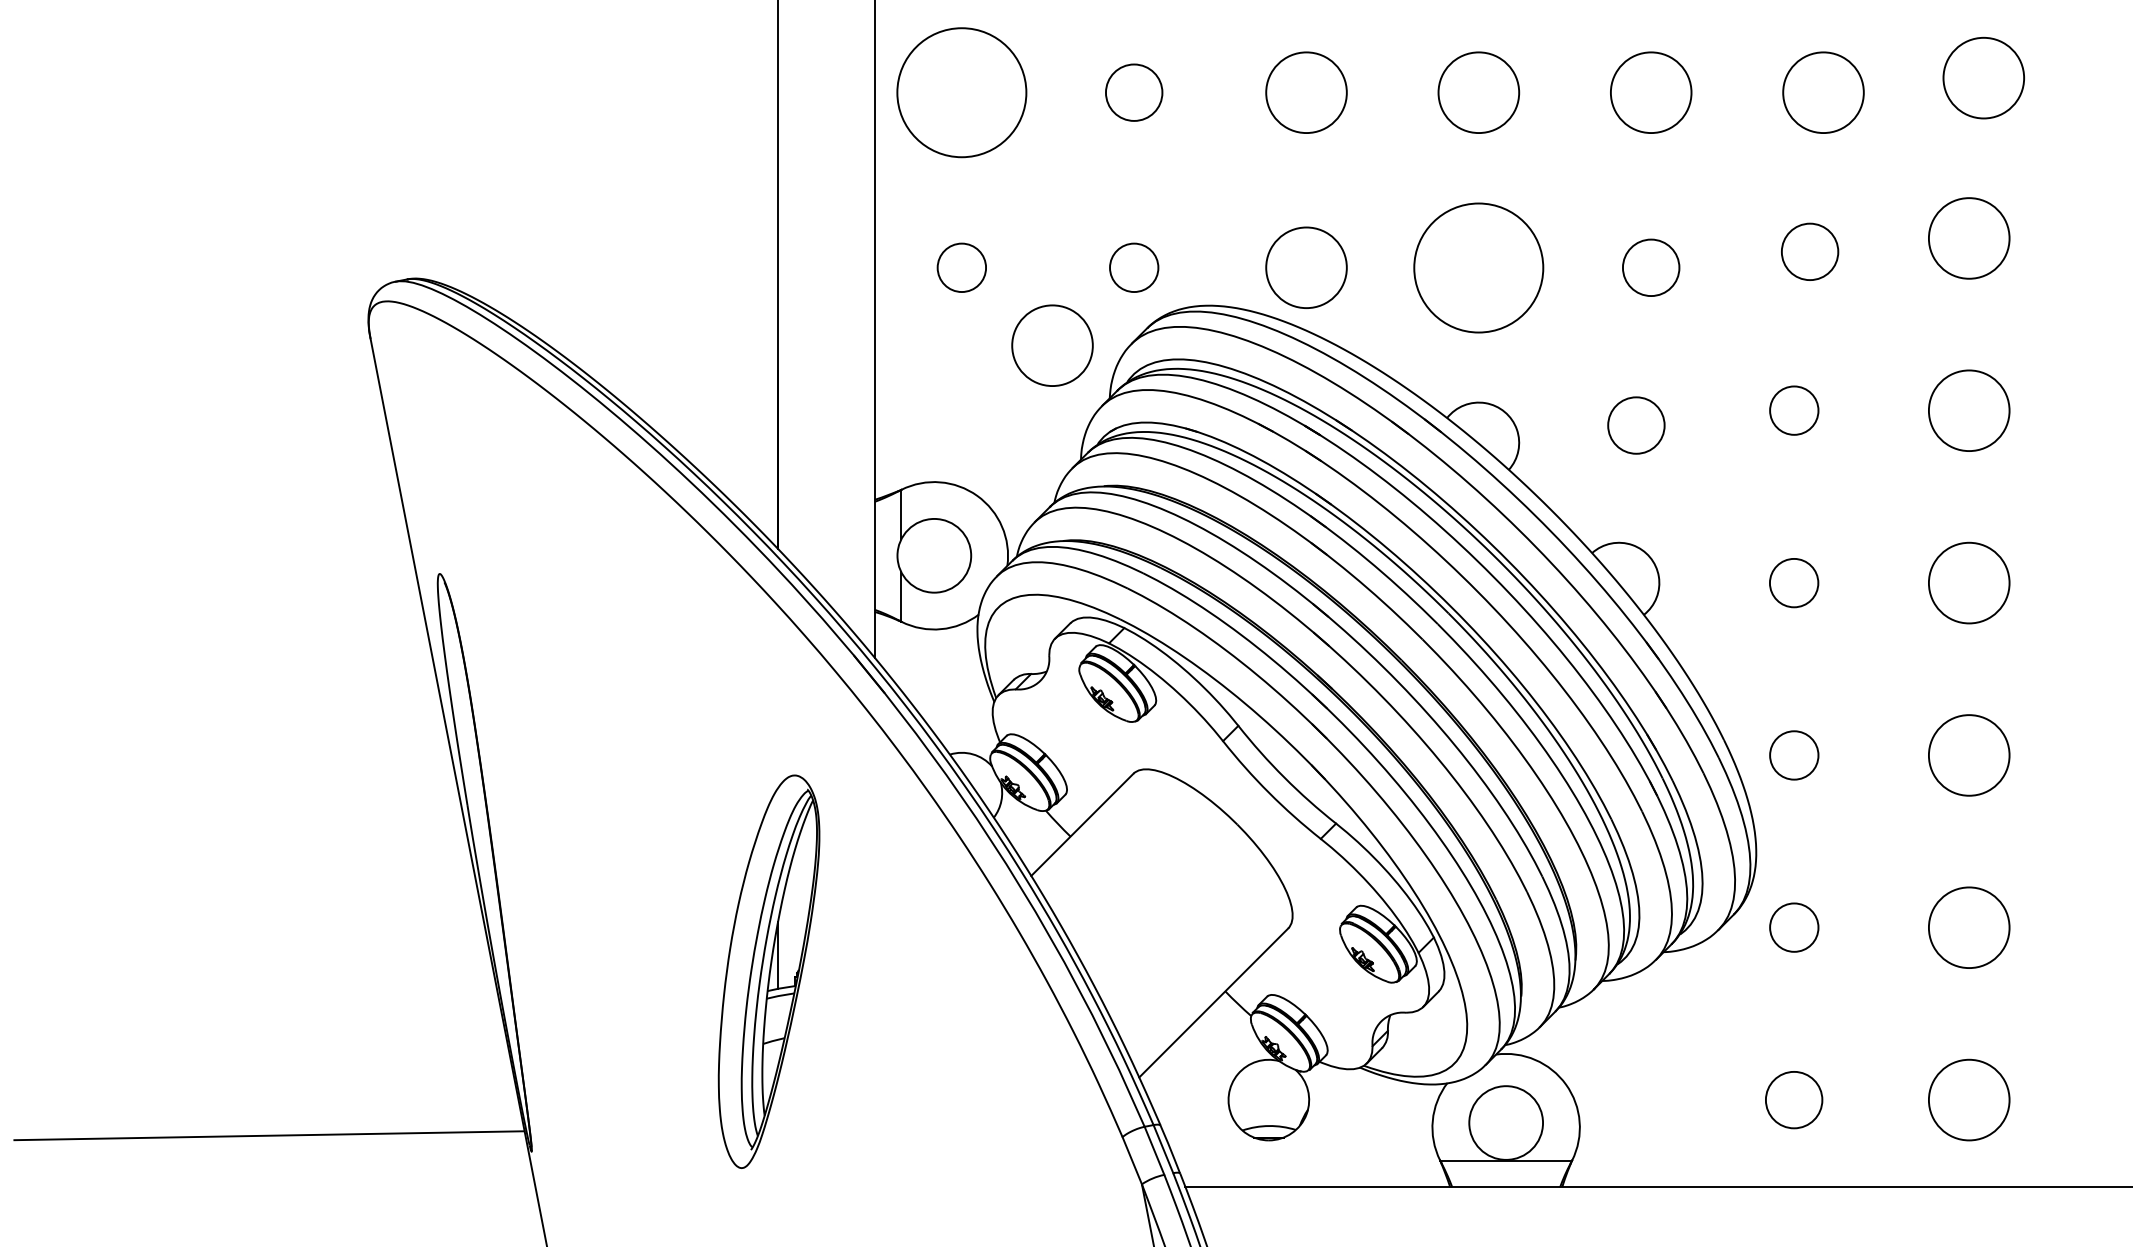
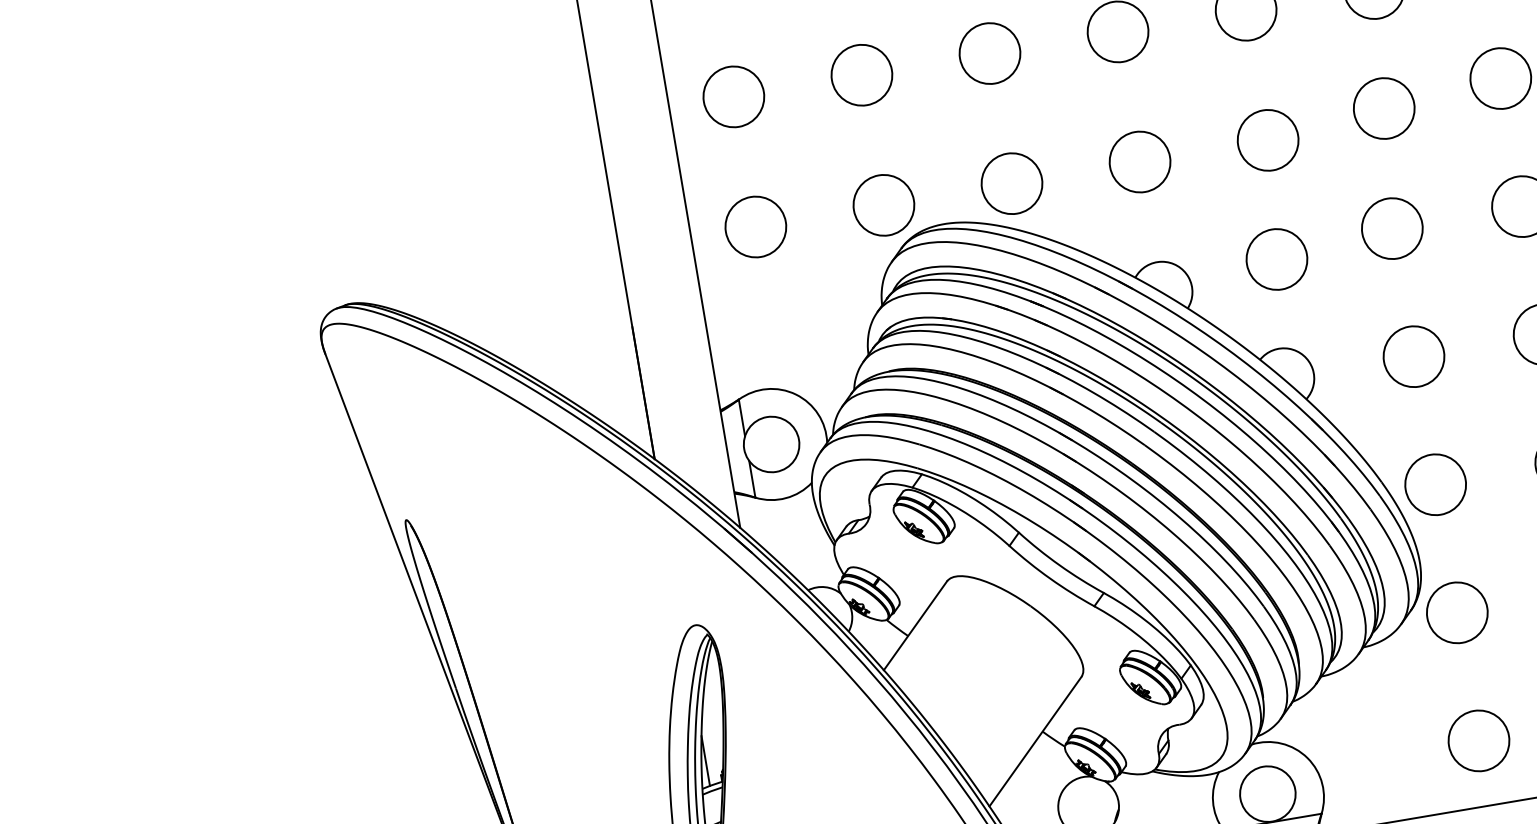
circle: (961, 92) -> (733, 96), size x0.62
circle: (1133, 92) -> (861, 75), size x1.43
circle: (1809, 251) -> (1383, 108), size x1.43
circle: (961, 267) -> (755, 226), size x1.67
circle: (1133, 267) -> (883, 205), size x1.67
circle: (1478, 267) -> (1139, 161), size x0.62
circle: (1650, 267) -> (1267, 140), size x1.43
circle: (1052, 345) -> (832, 273), removed
circle: (1794, 410) -> (1392, 228), size x1.67
circle: (1636, 425) -> (1277, 259), size x1.43
circle: (1793, 582) -> (1413, 356), size x1.67
circle: (1794, 755) -> (1435, 484), size x1.67
circle: (1794, 927) -> (1457, 612), size x1.67
circle: (1793, 1099) -> (1478, 740), size x1.43

